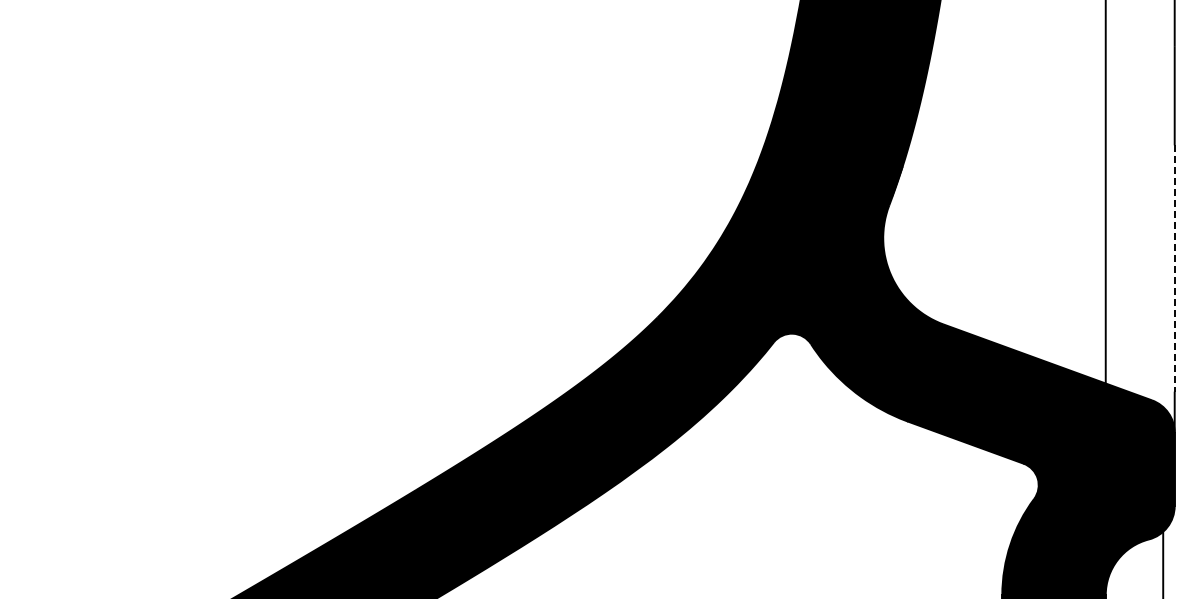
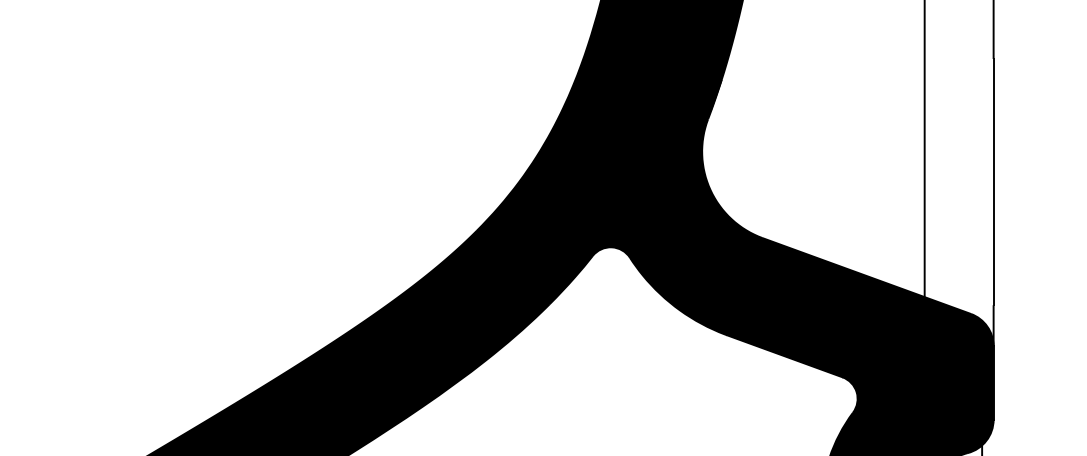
line: (1174, 269) -> (993, 183), dashed -> solid

